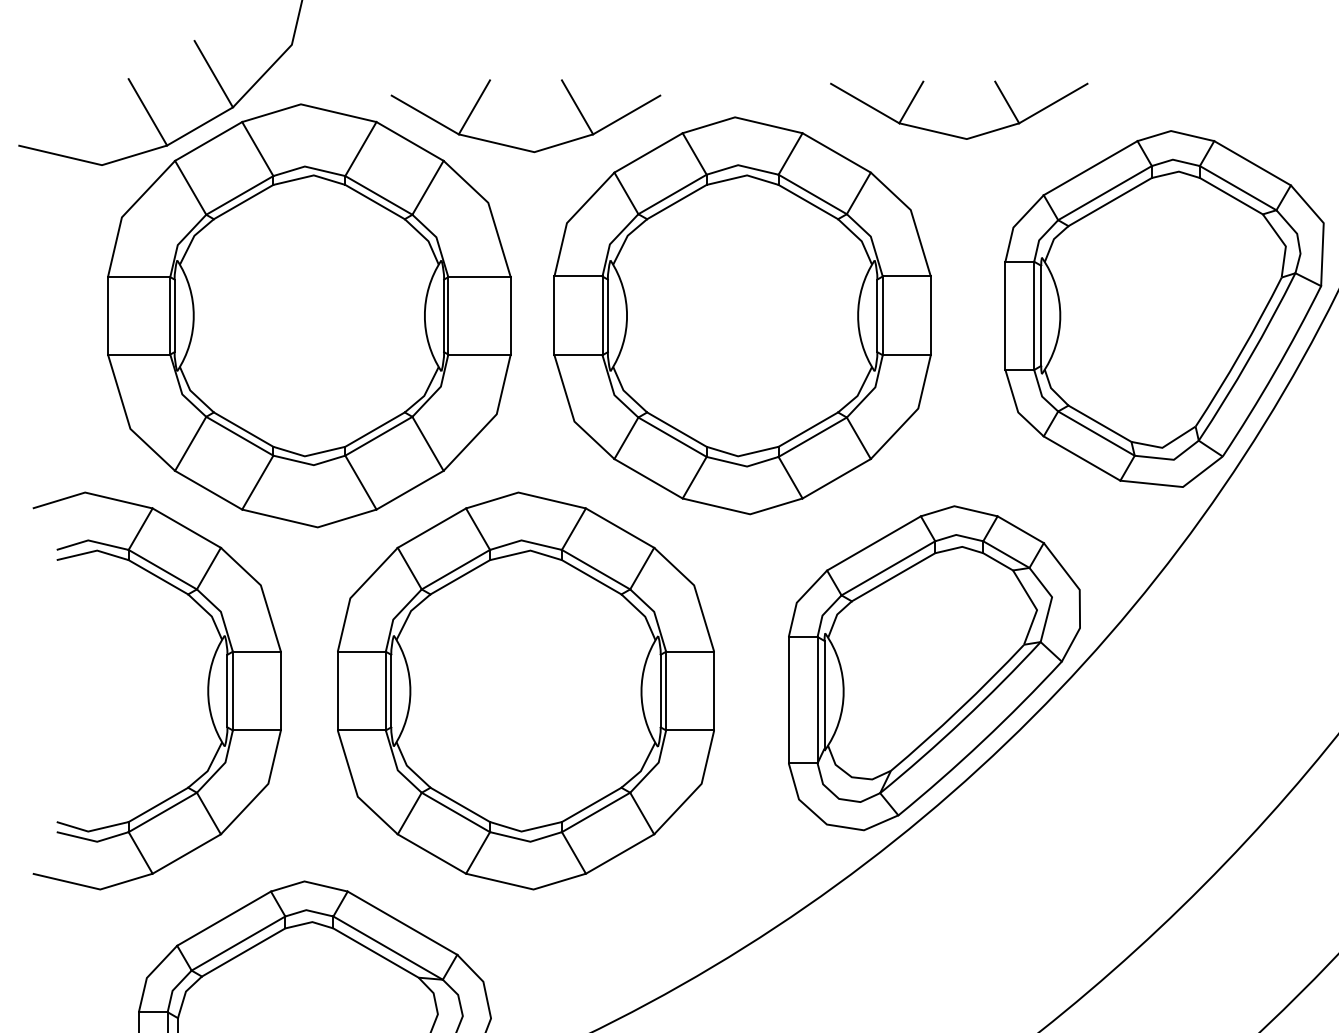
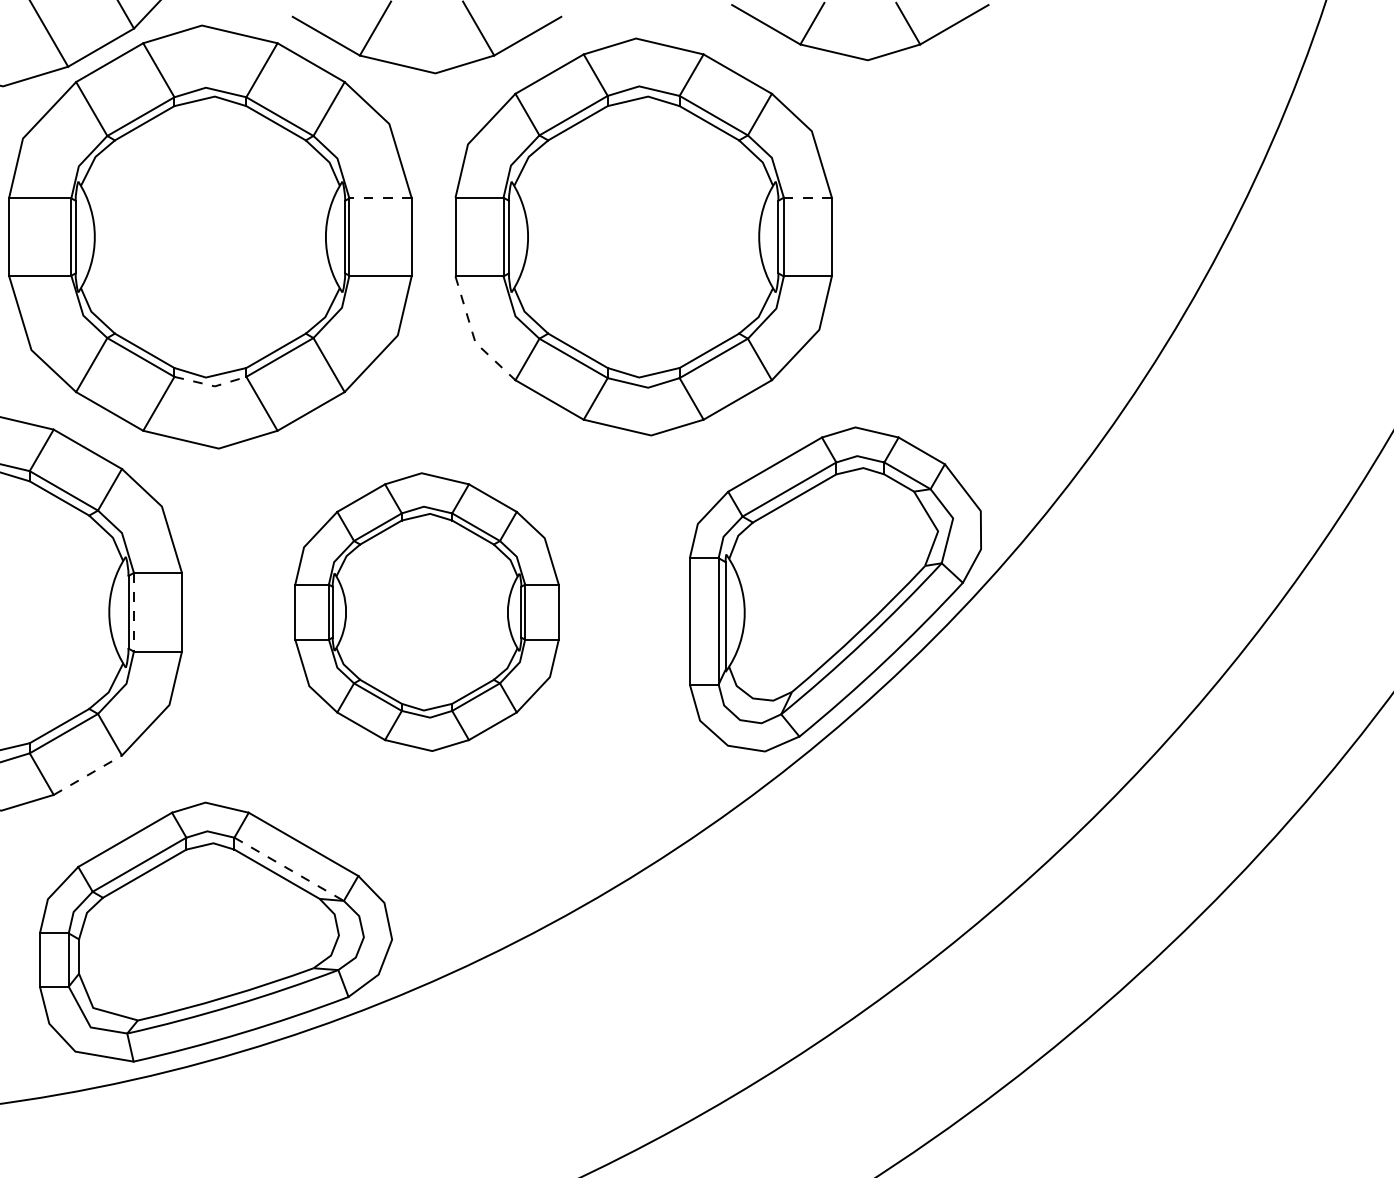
line: (906, 276) -> (807, 197), solid -> dashed
line: (479, 277) -> (380, 198), solid -> dashed
part: (1164, 309) -> (1065, 230), removed
line: (572, 415) -> (473, 336), solid -> dashed
line: (310, 464) -> (211, 385), solid -> dashed
part: (525, 690) -> (426, 611), size x0.7
line: (232, 691) -> (133, 612), solid -> dashed
line: (187, 854) -> (88, 775), solid -> dashed
line: (388, 948) -> (289, 869), solid -> dashed

